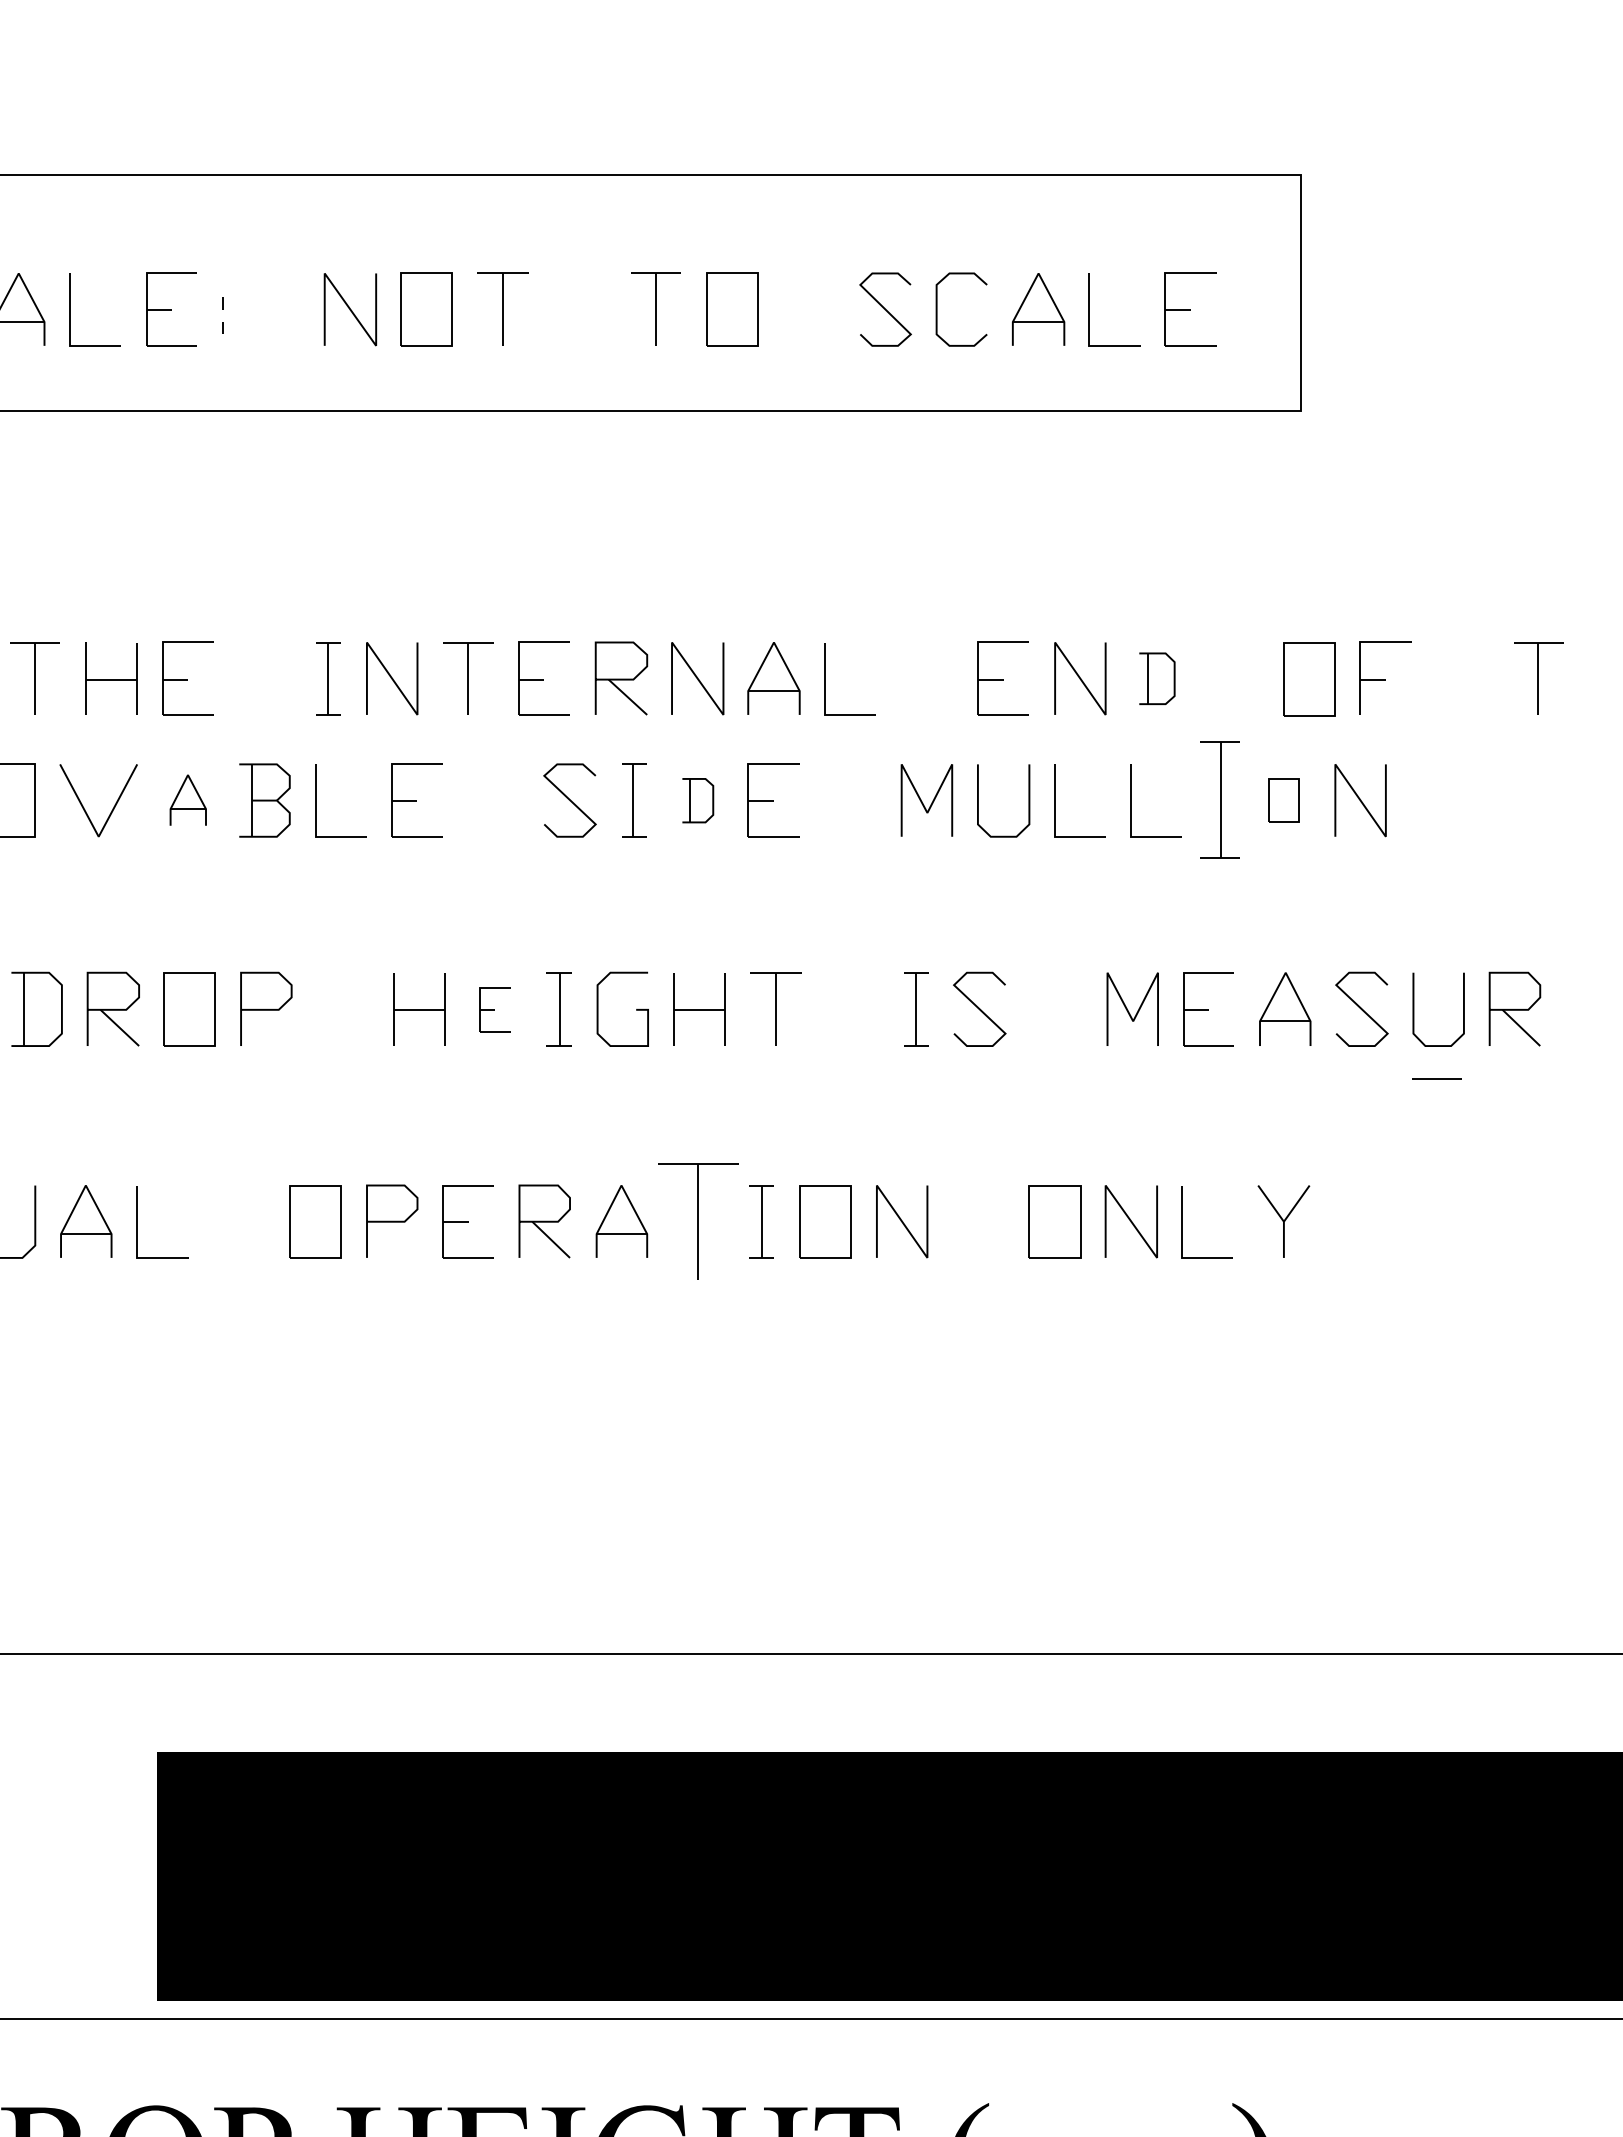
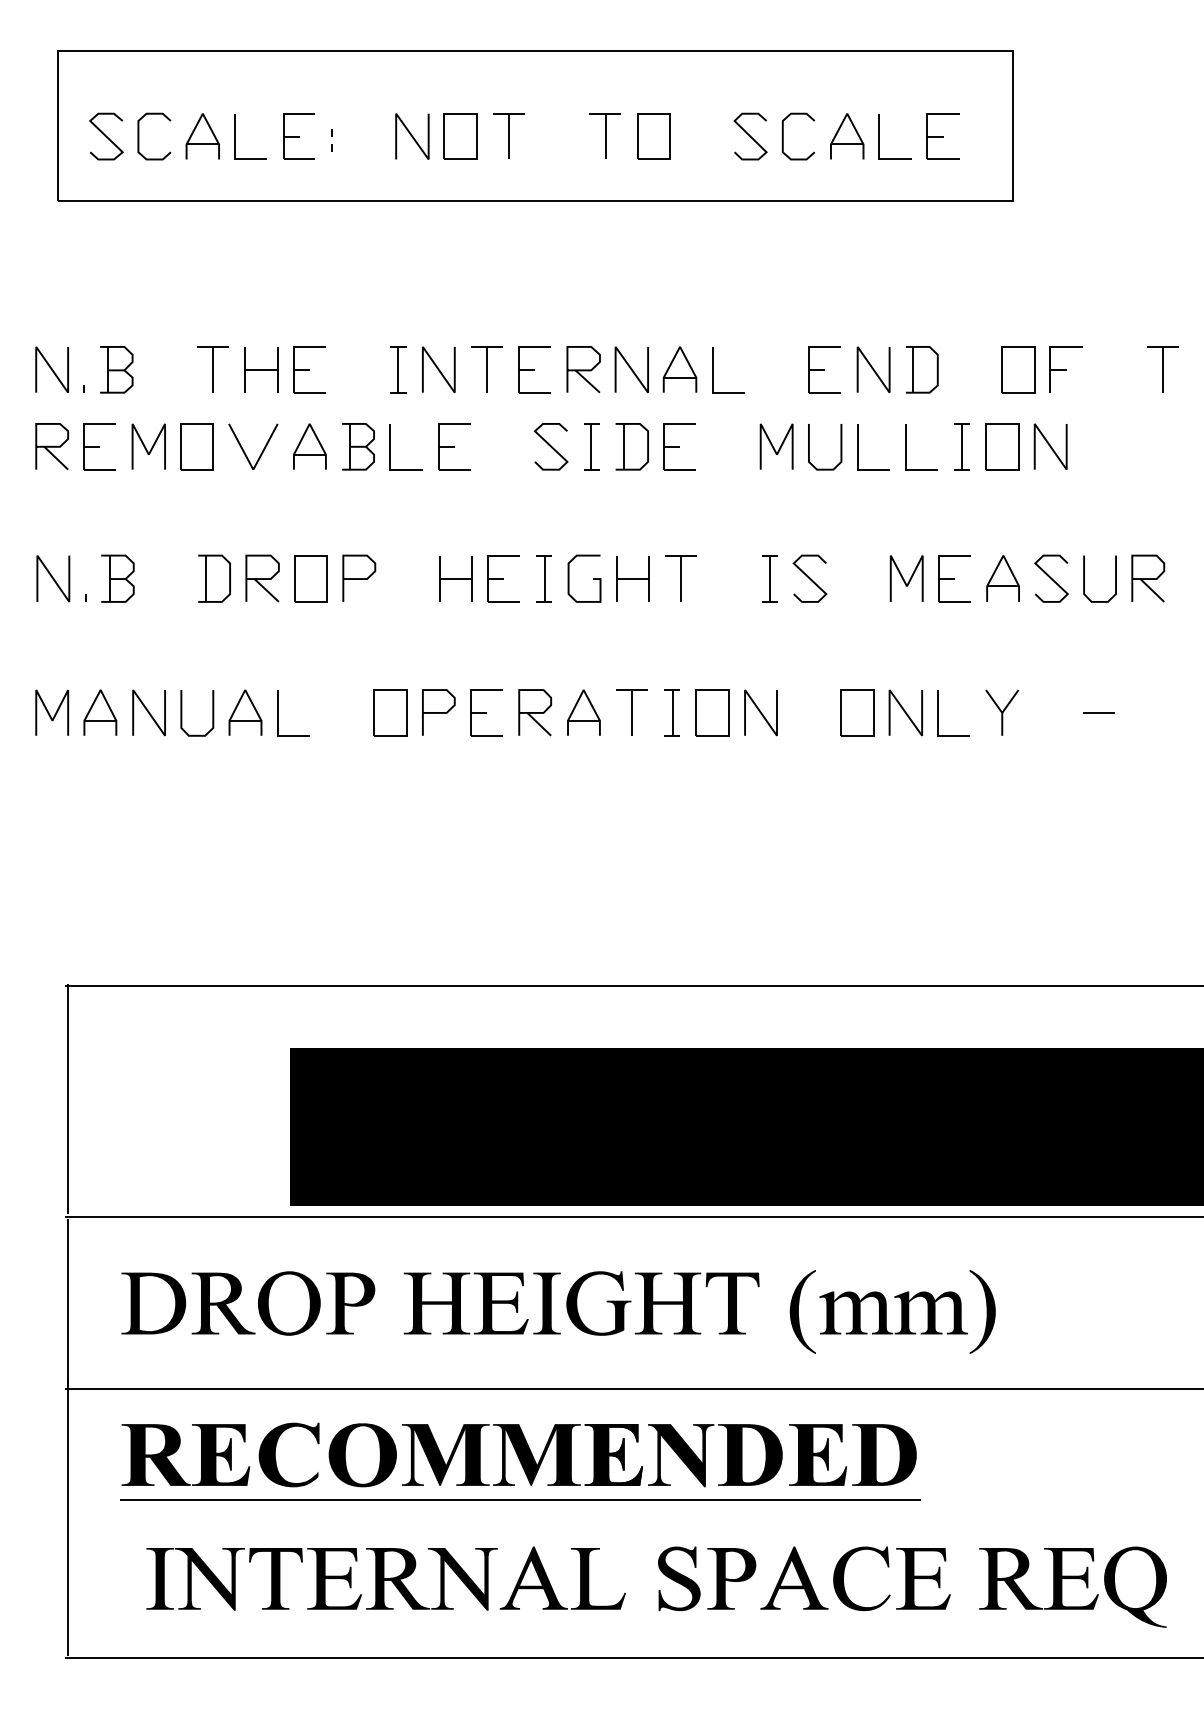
part: (1157, 678) -> (922, 369), size x1.43
part: (187, 800) -> (309, 446), size x1.43
part: (697, 800) -> (631, 446), size x1.67
part: (1219, 800) -> (961, 446), size x0.62
part: (1284, 800) -> (1002, 446), size x1.67
part: (494, 1008) -> (503, 578), size x1.67
line: (1436, 1078) -> (1098, 712), moved
part: (697, 1221) -> (631, 712), size x0.62

